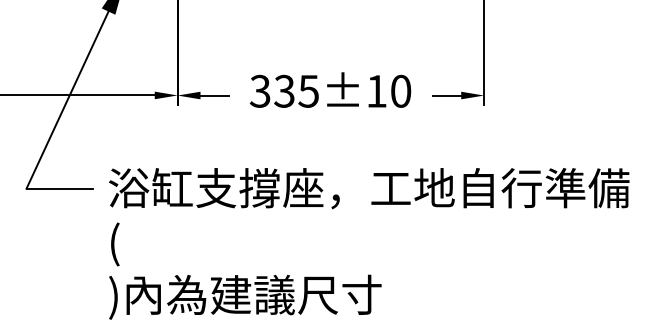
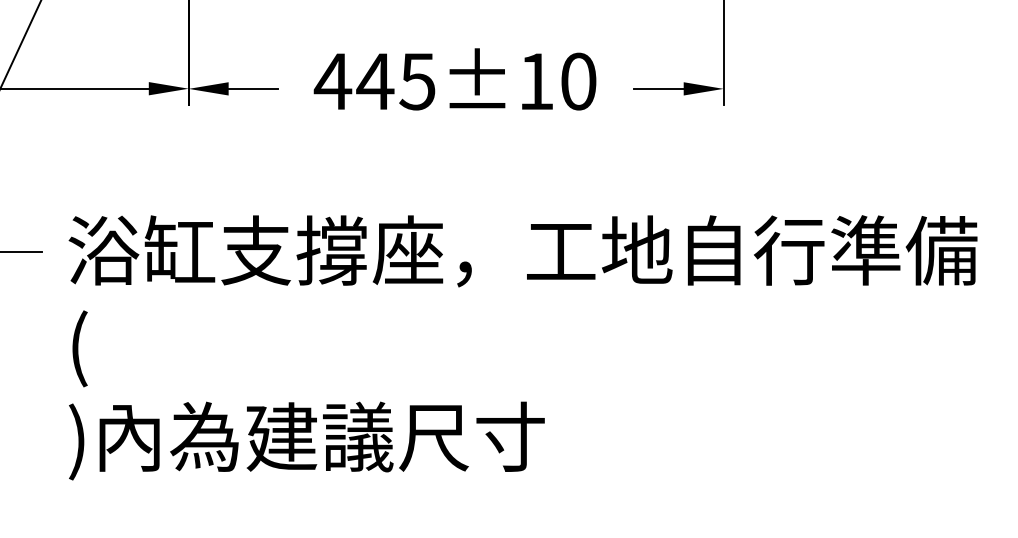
text: (272, 90) -> (354, 80), 335±10 -> 445±10

